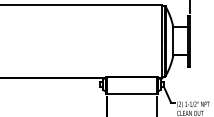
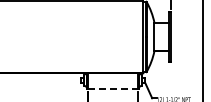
line: (132, 93) -> (113, 89), solid -> dashed

